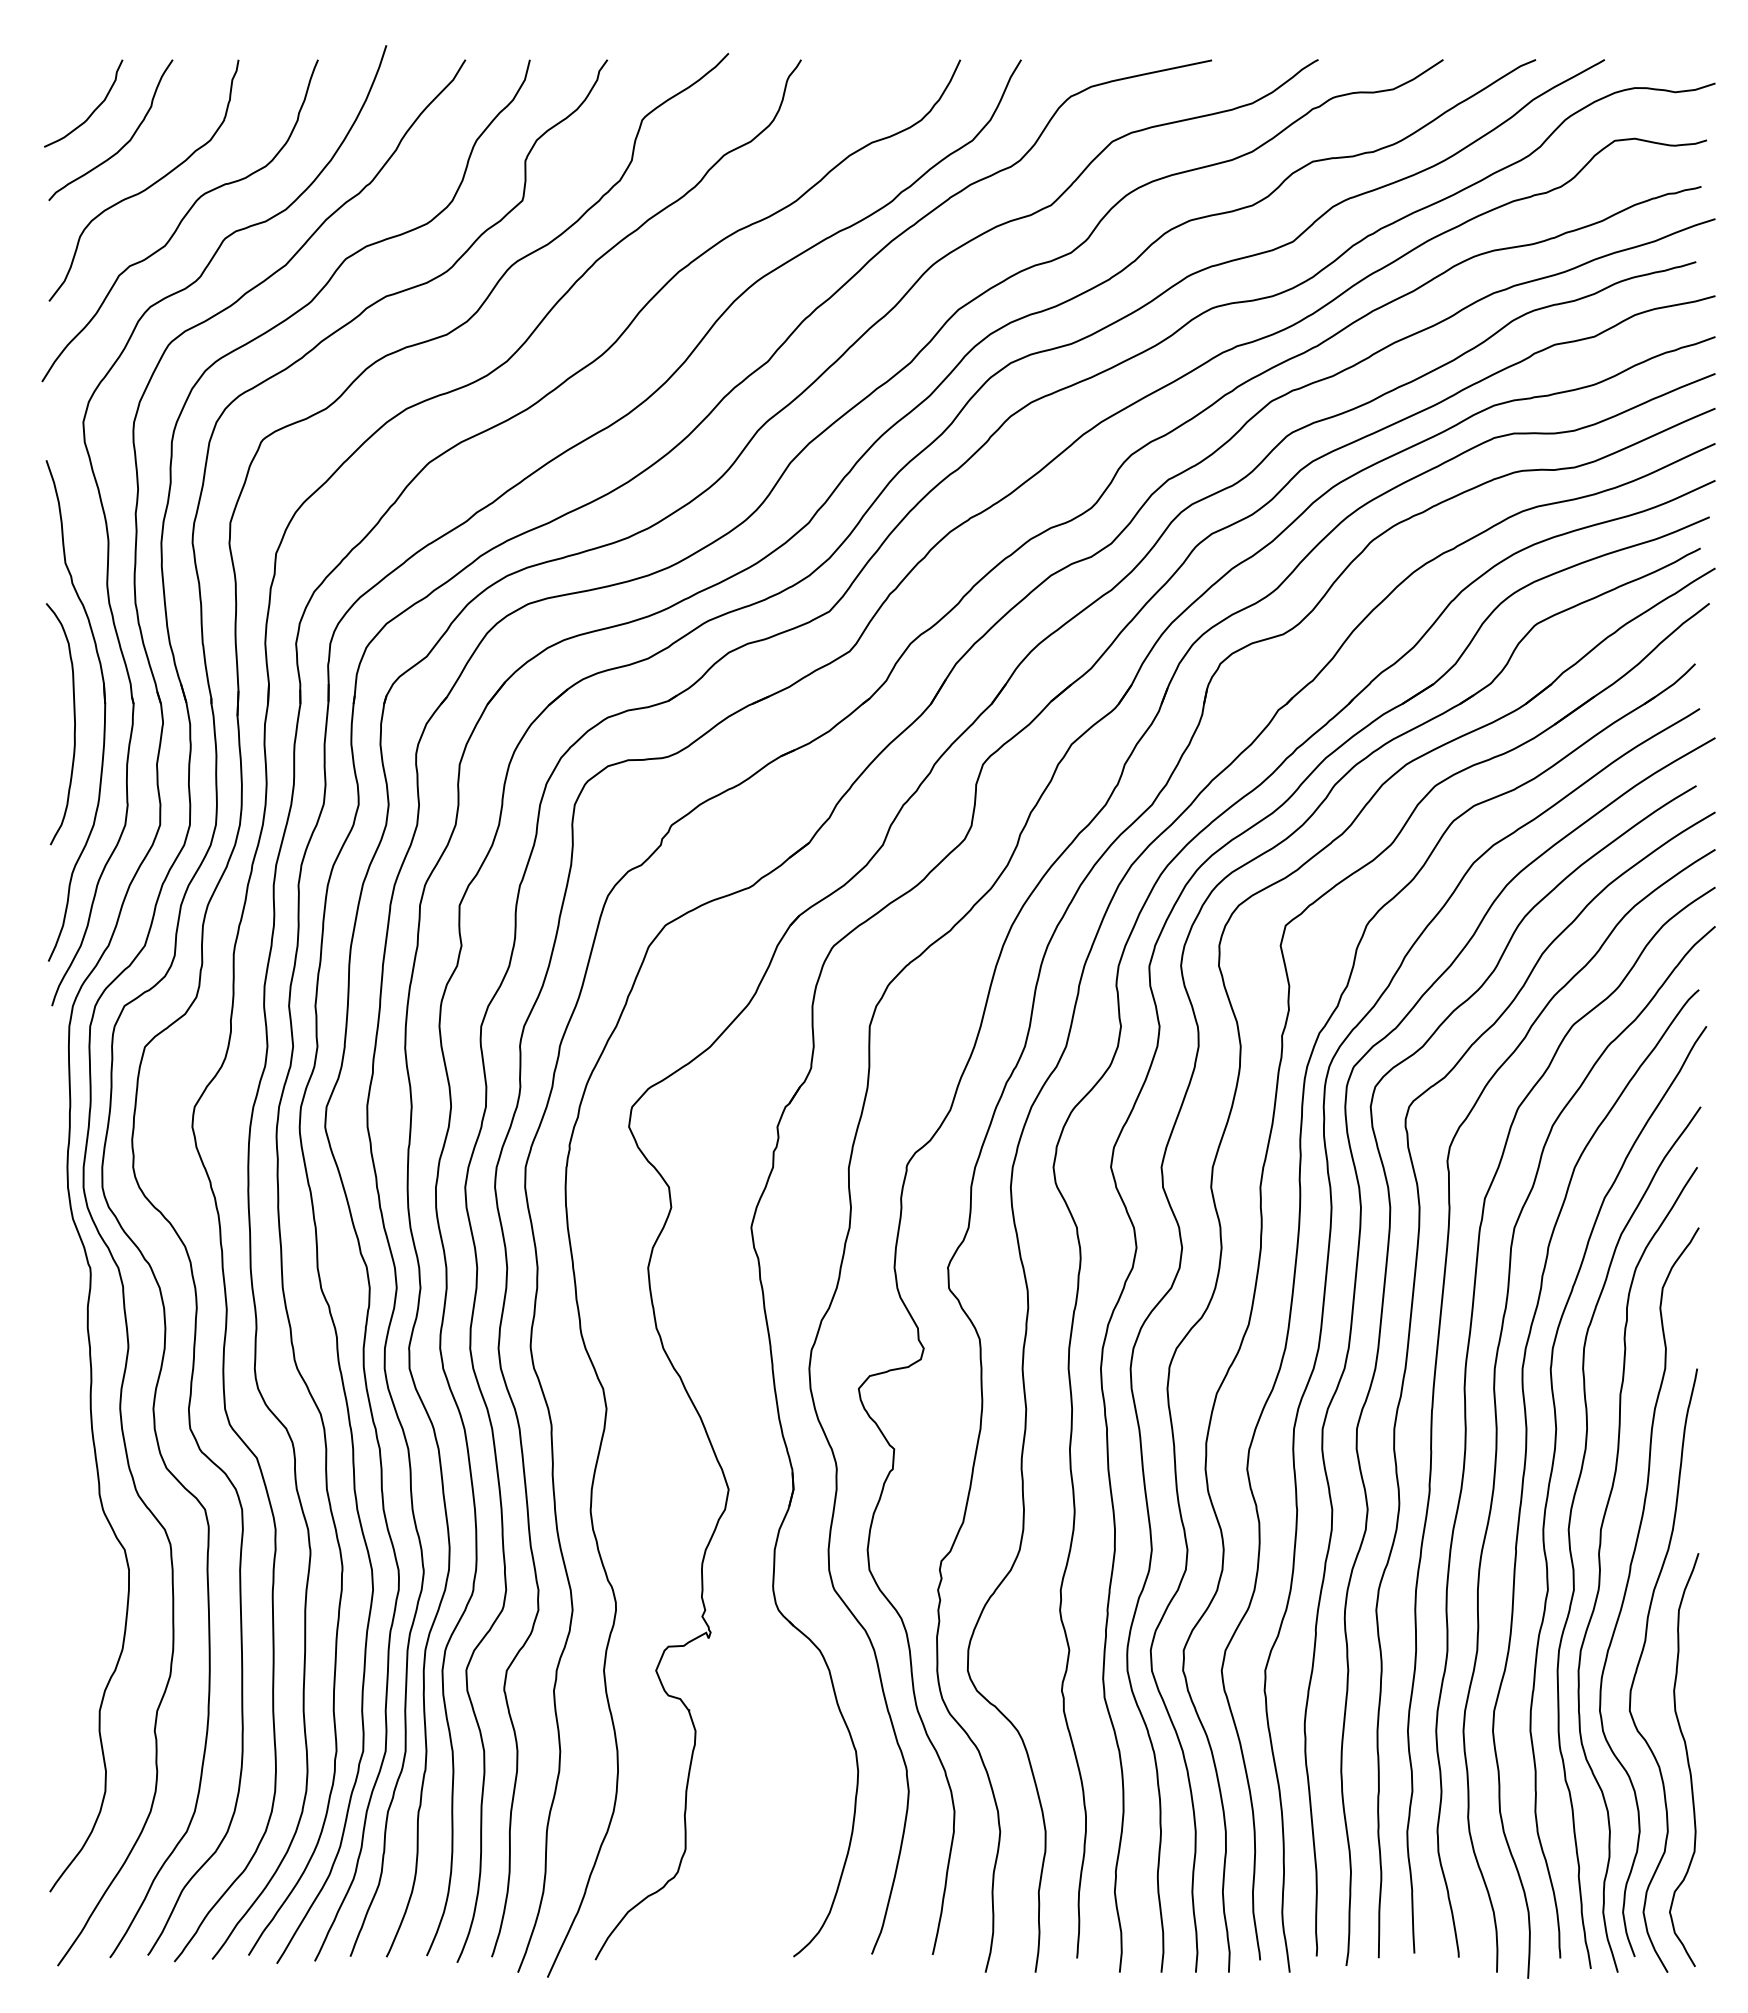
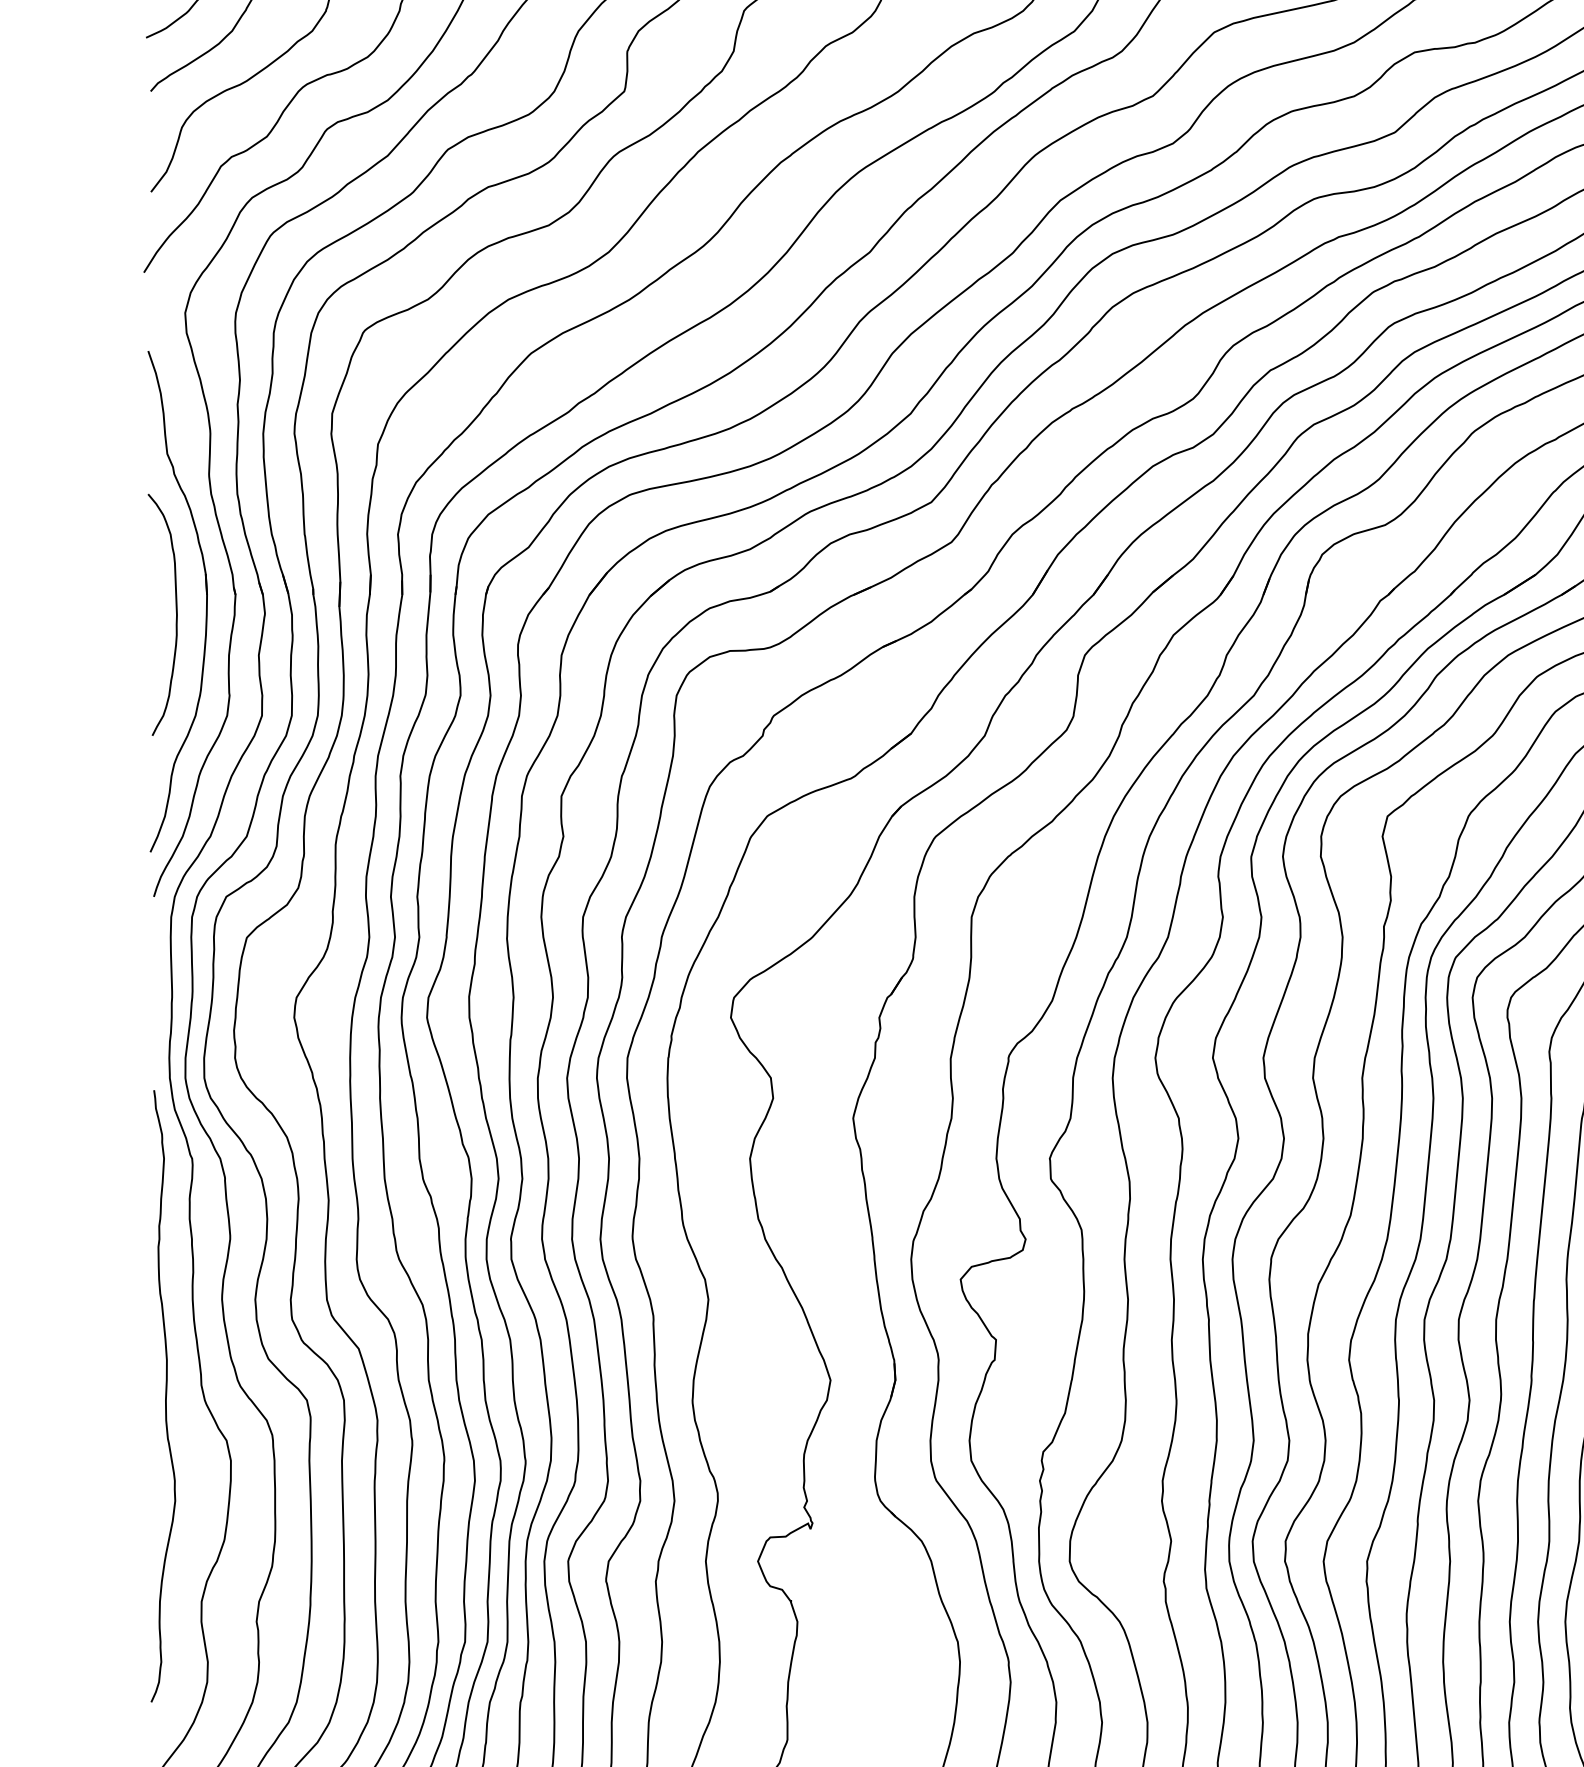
curve: (63, 1505) -> (165, 1396), added

